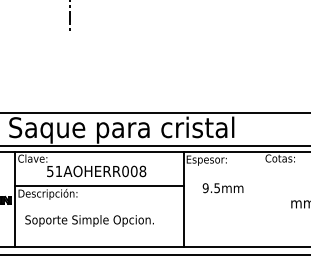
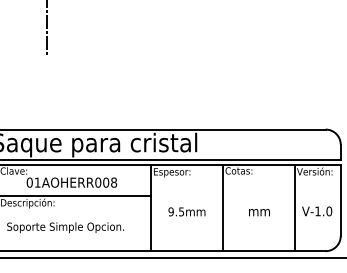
text: (49, 171) -> (29, 182), 51AOHERR008 -> 01AOHERR008
text: (222, 187) -> (186, 211), moved
line: (262, 199) -> (222, 208), added

